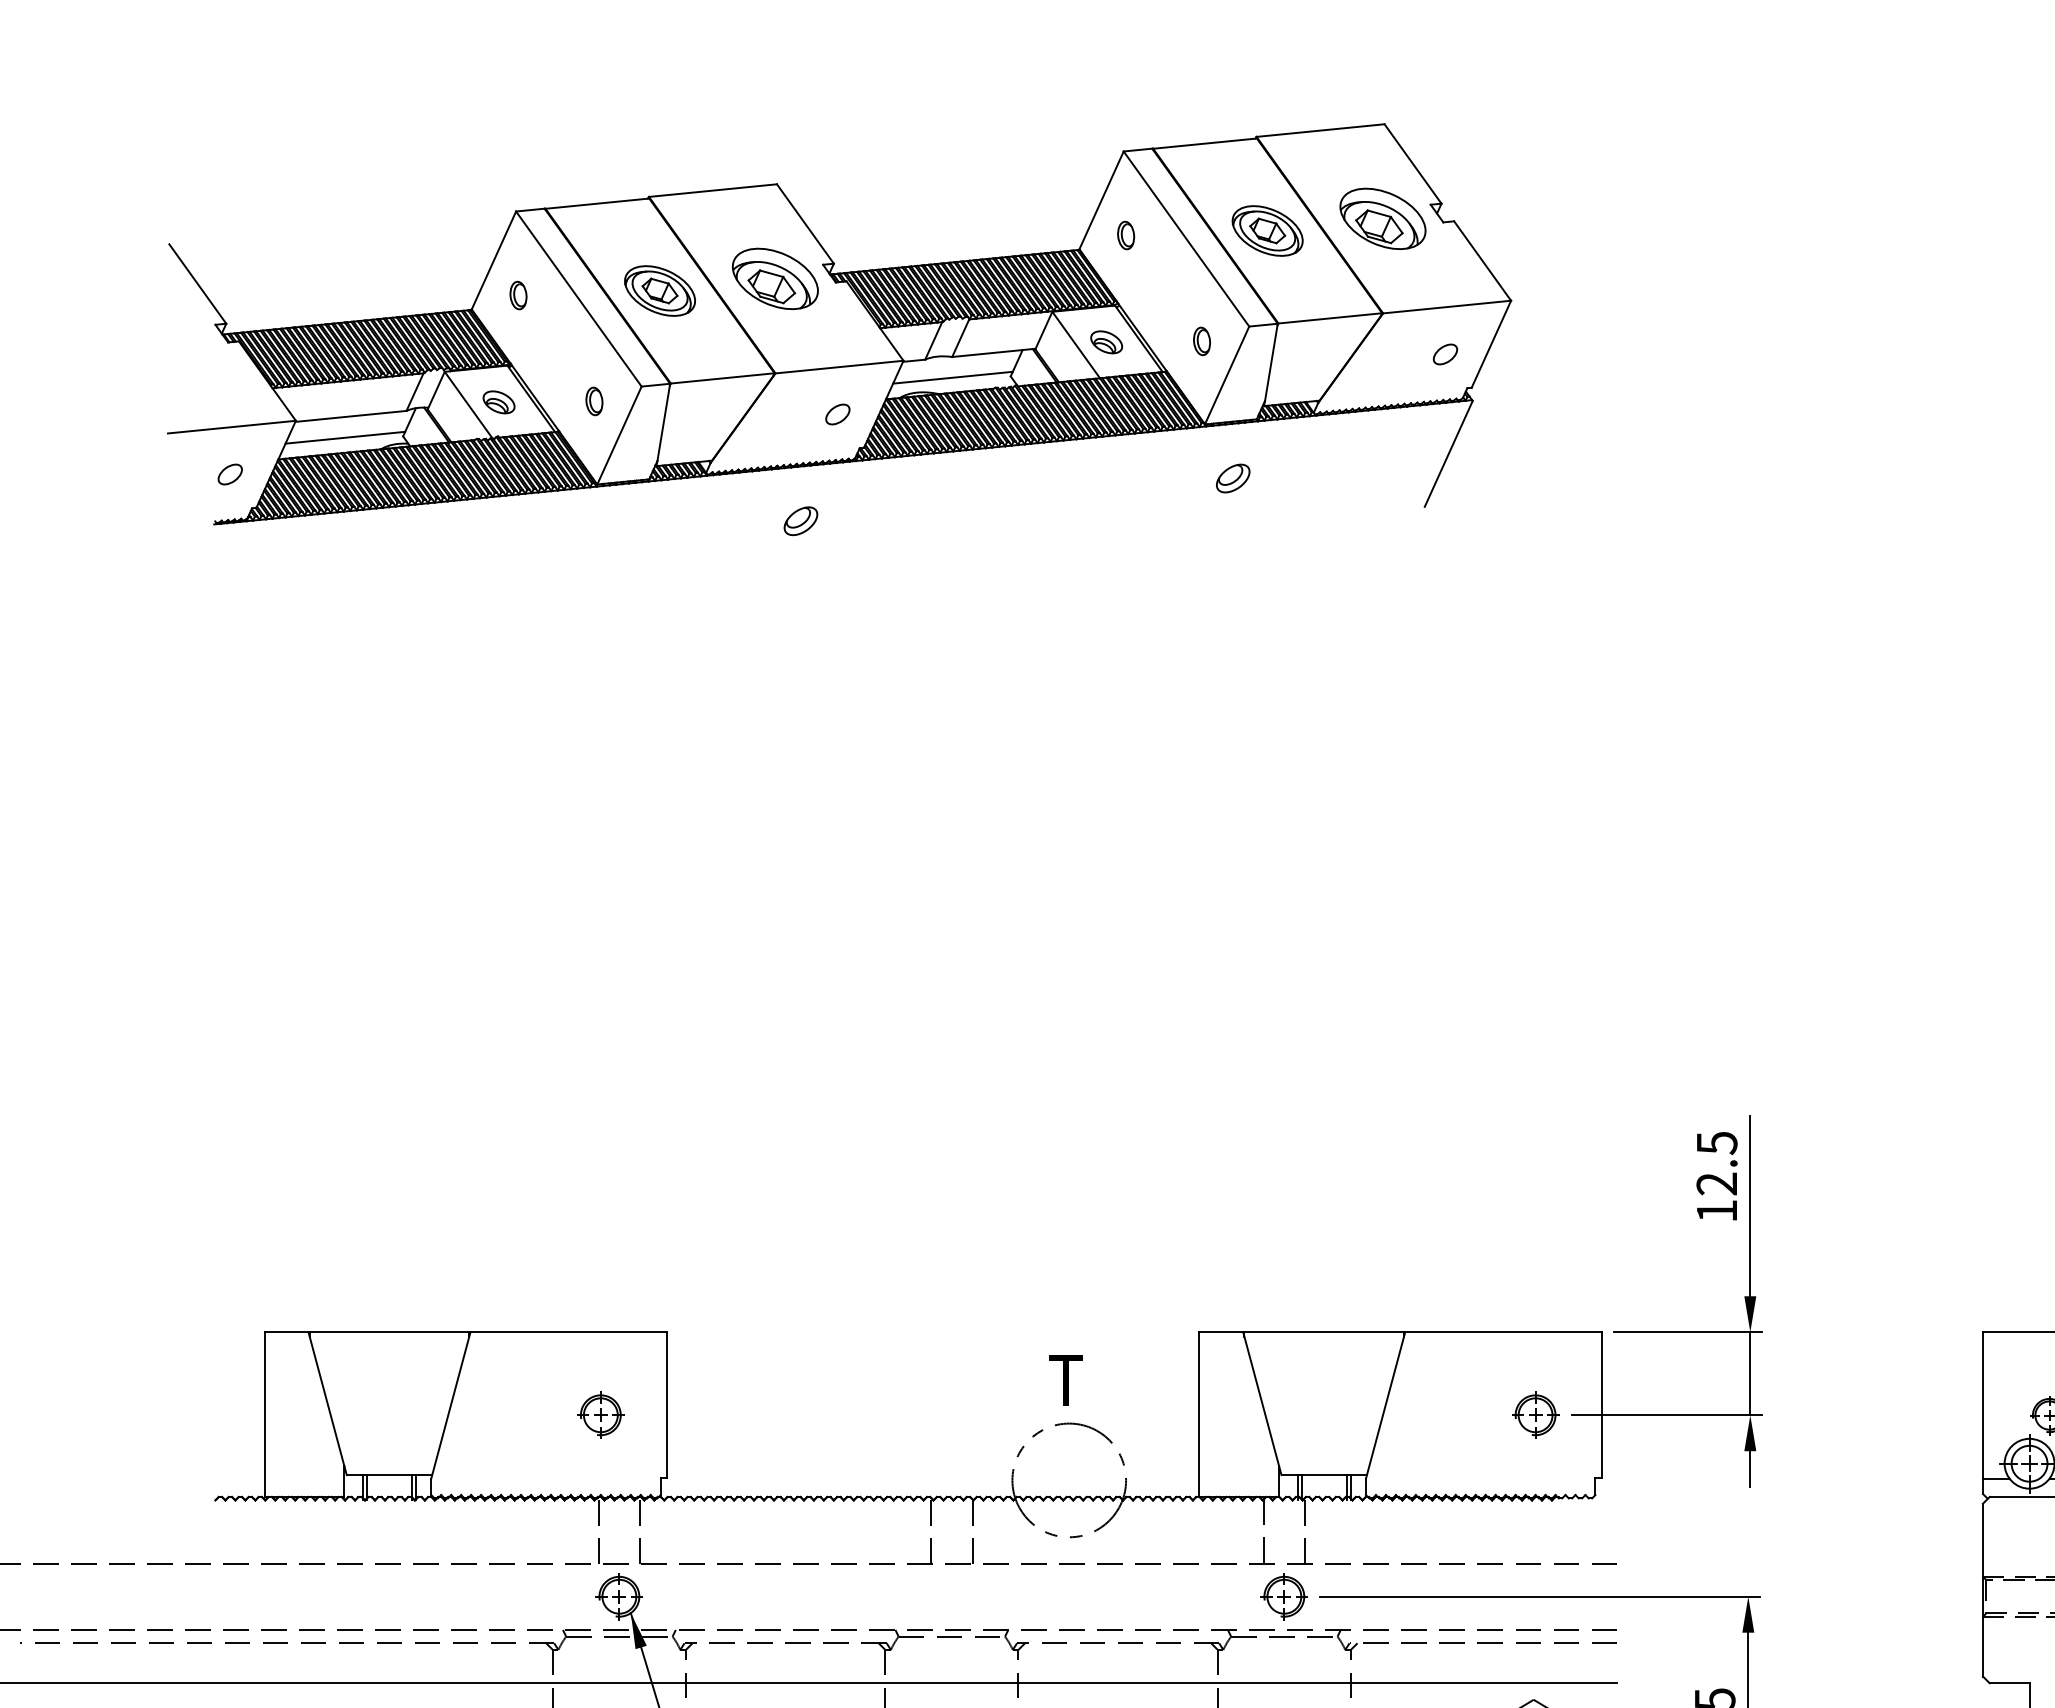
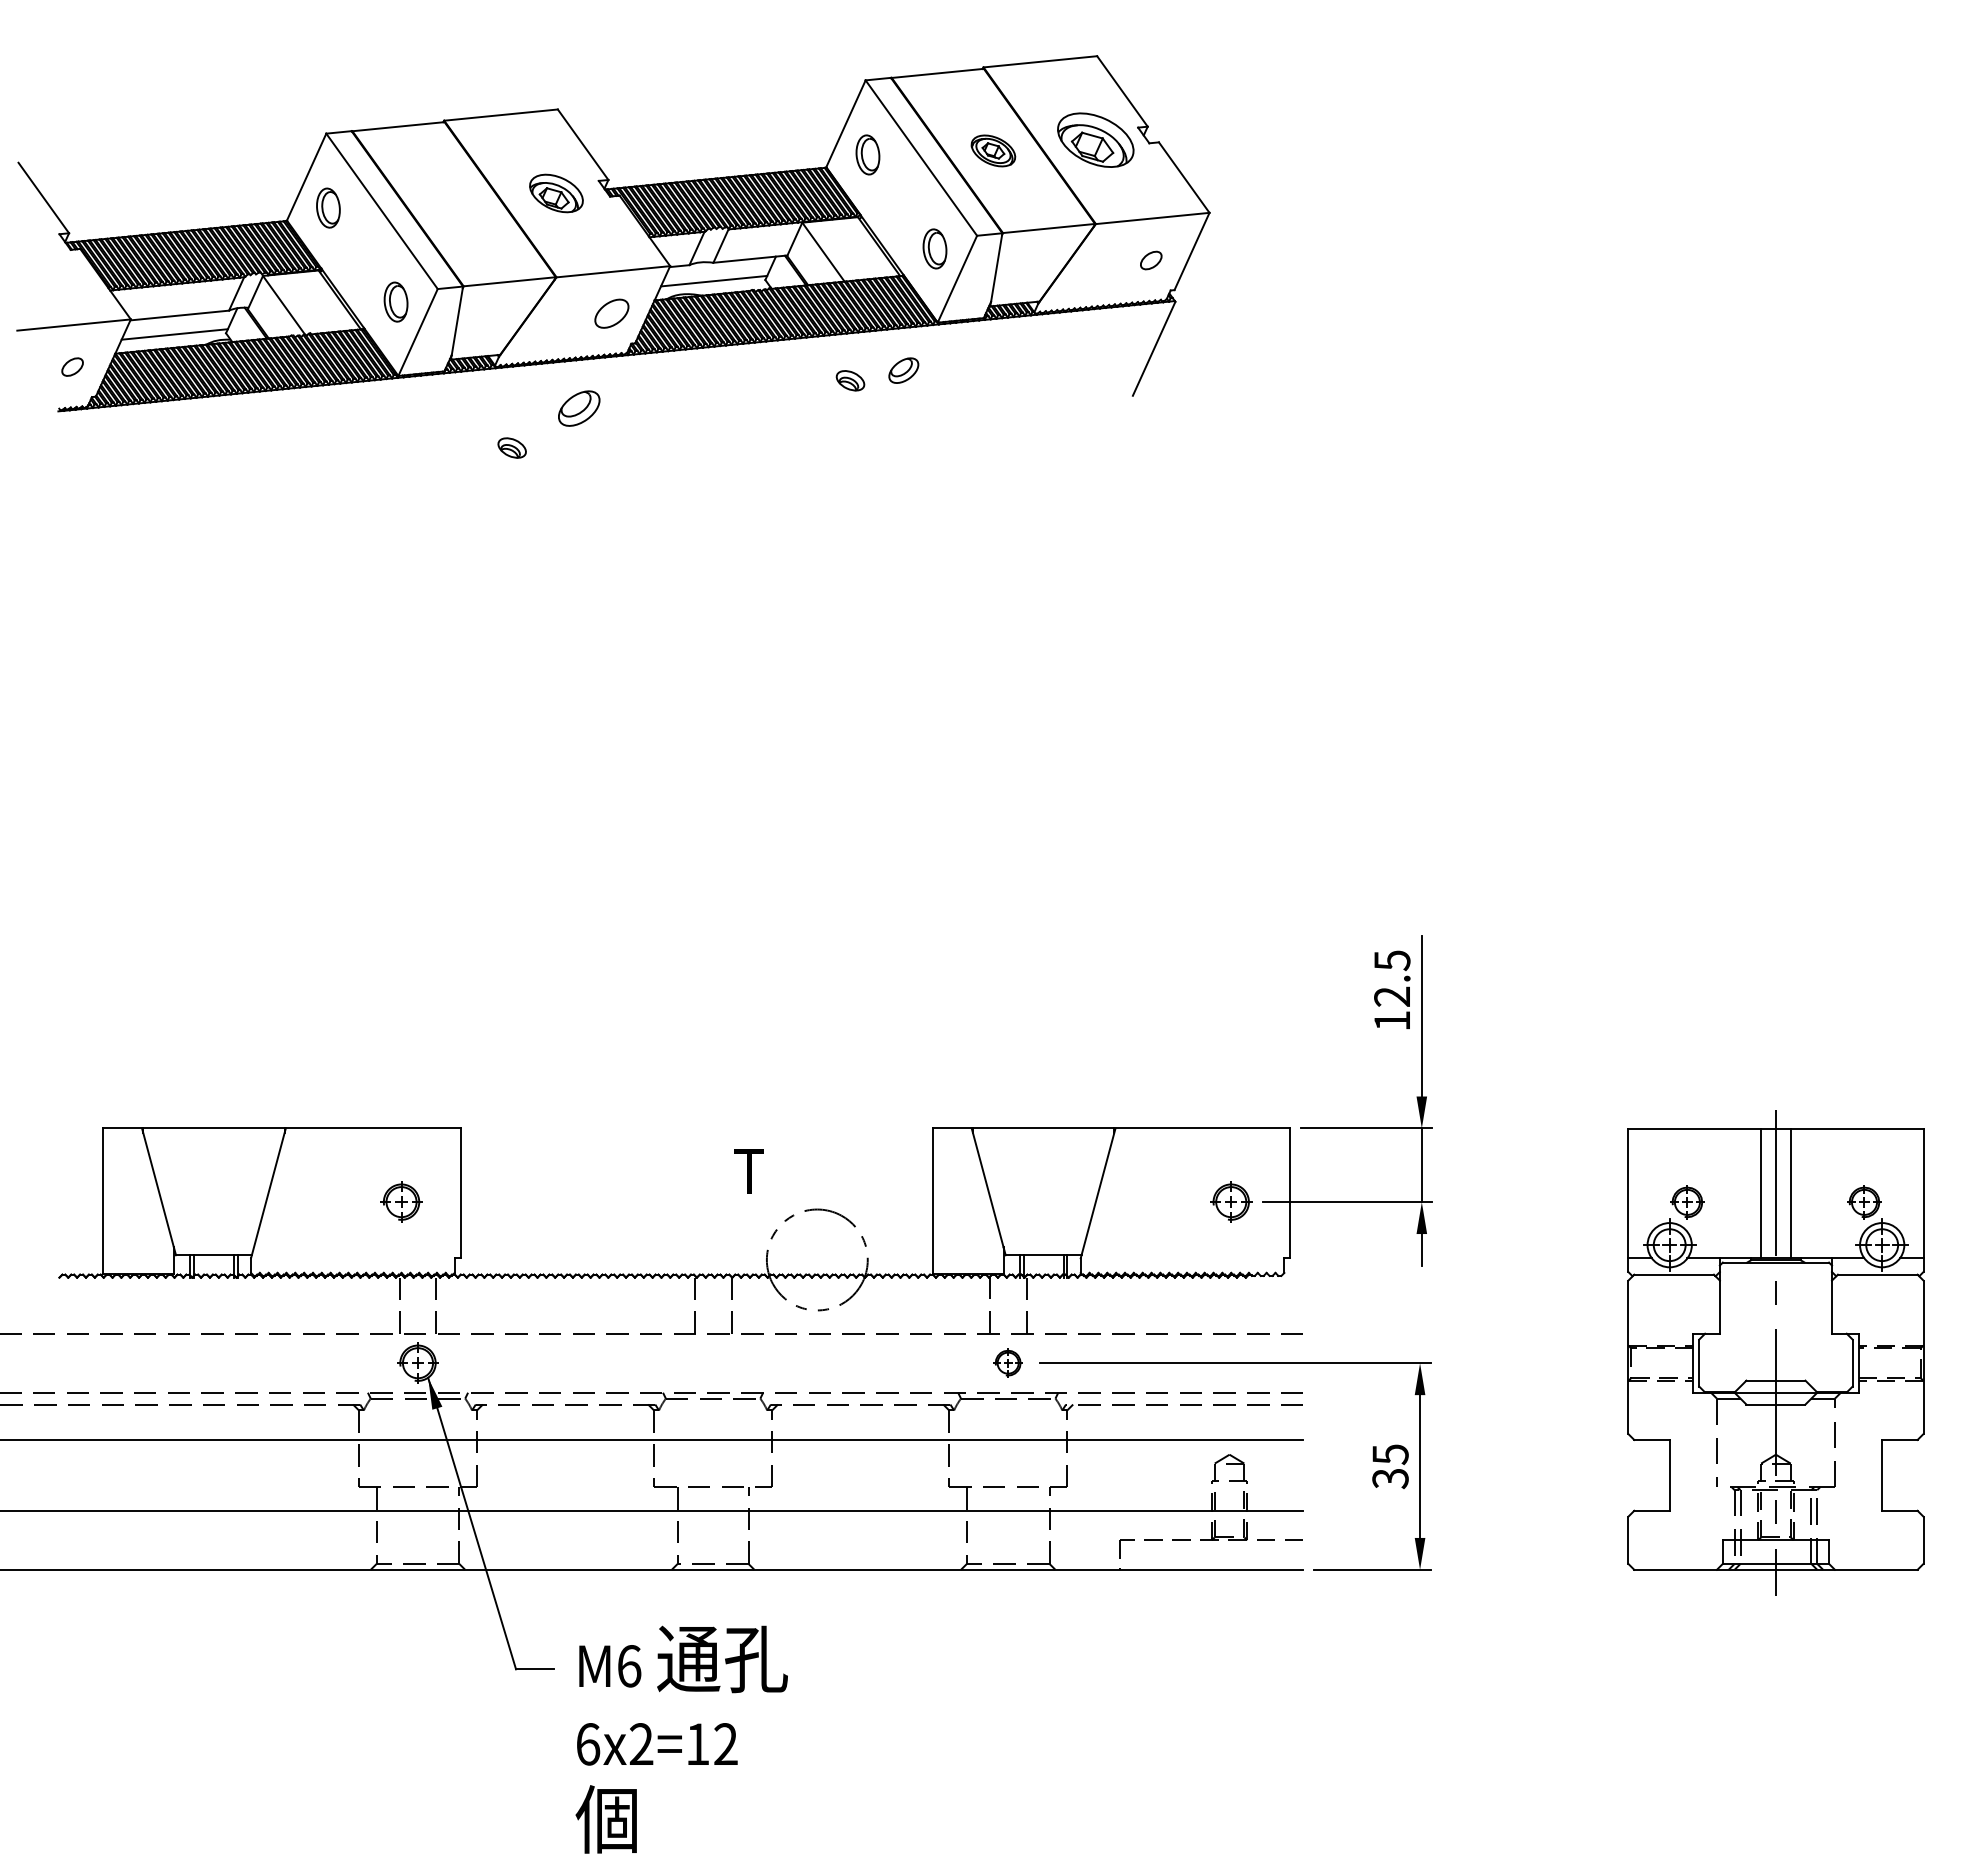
part: (1267, 230) -> (993, 150), size x0.7
part: (1125, 235) -> (867, 154), size x1.6
part: (775, 278) -> (556, 193), size x0.7
part: (660, 291) -> (454, 204), removed
part: (518, 295) -> (328, 208), size x1.6
part: (1202, 340) -> (935, 248), size x1.6
part: (1106, 342) -> (850, 380), moved
part: (498, 401) -> (511, 447), moved
part: (594, 401) -> (395, 302), size x1.6
part: (837, 414) -> (611, 313), size x1.6
part: (1232, 478) -> (903, 370), moved
part: (800, 521) -> (578, 408), size x1.4
text: (1064, 1380) -> (748, 1171), moved
part: (1283, 1595) -> (1007, 1362), size x0.7

